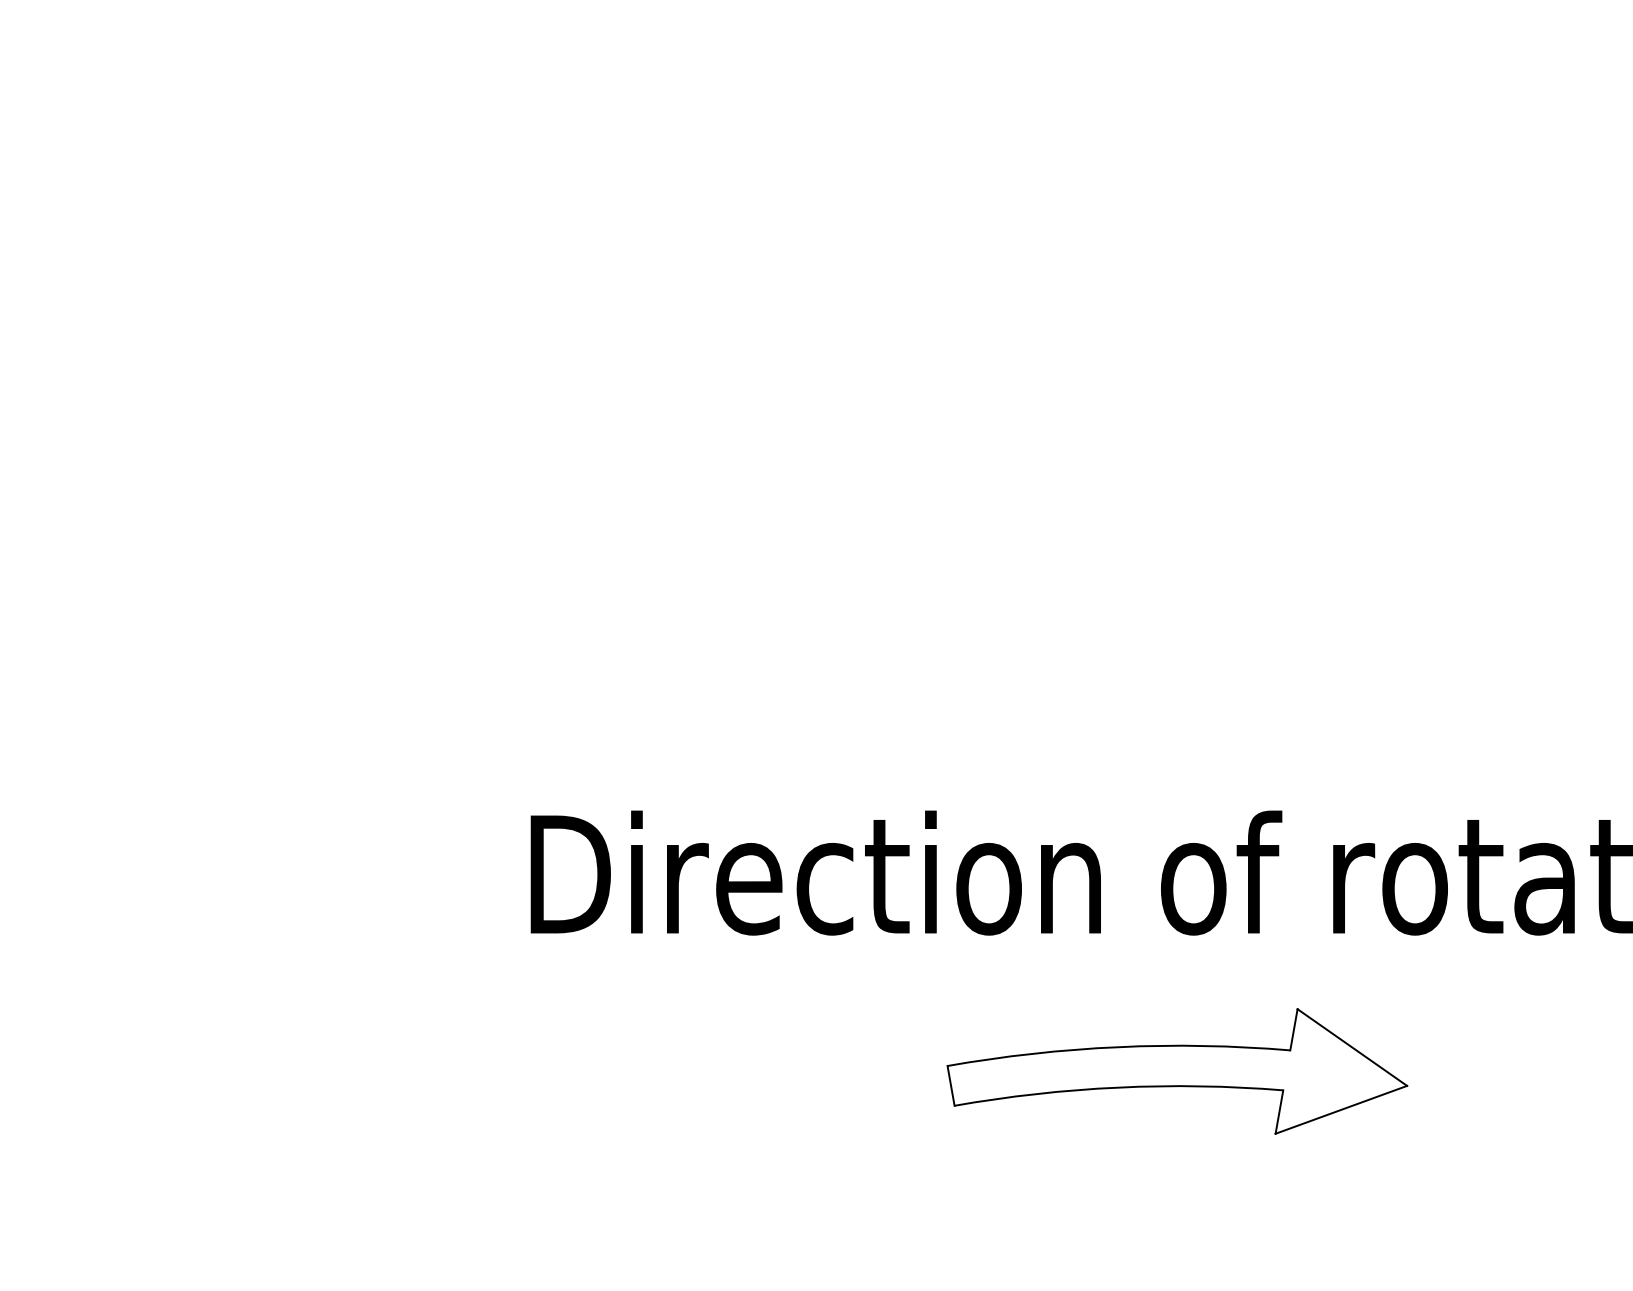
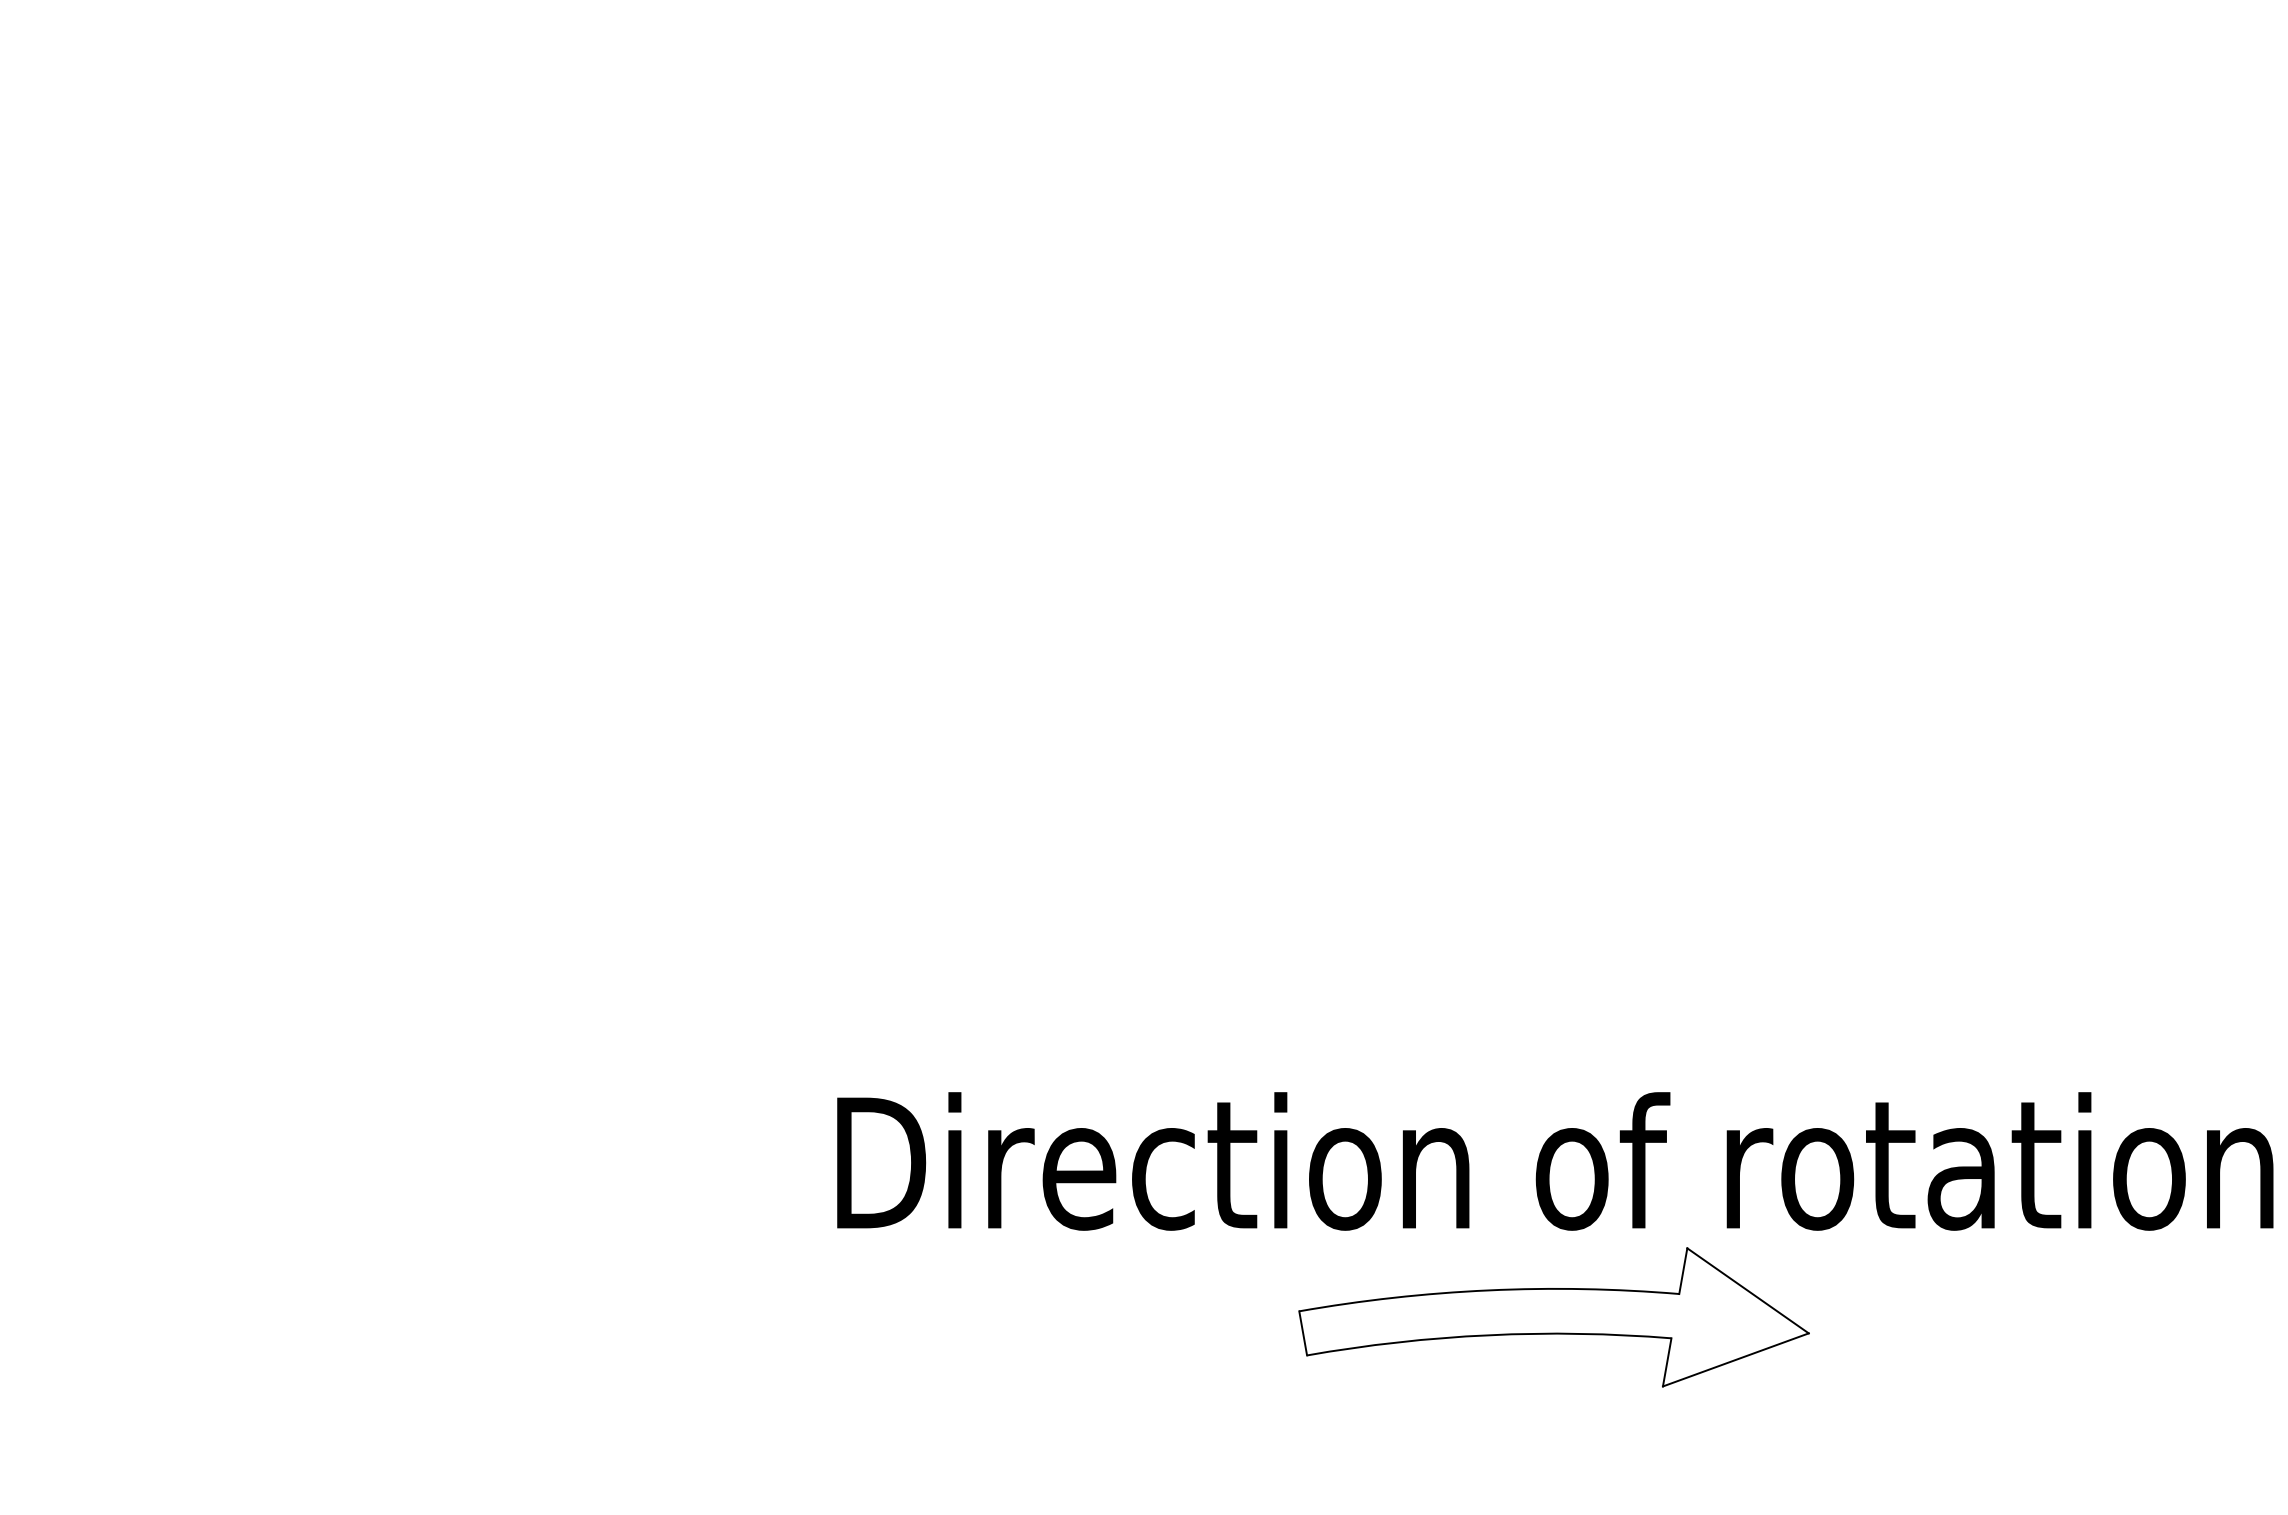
part: (1176, 1071) -> (1553, 1317), moved

